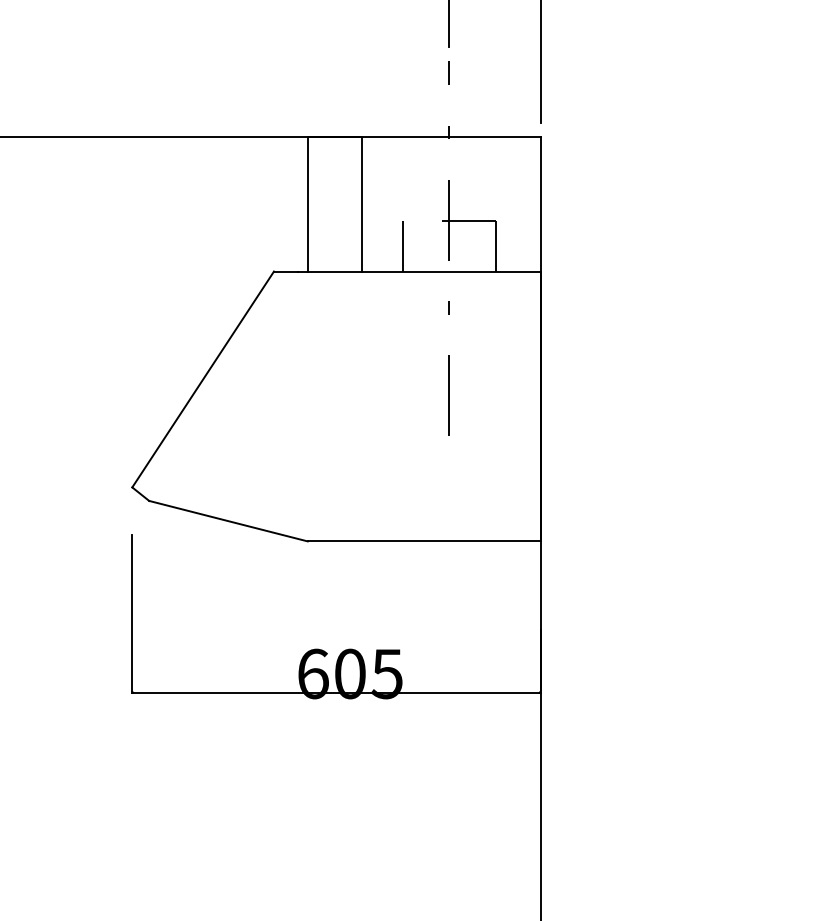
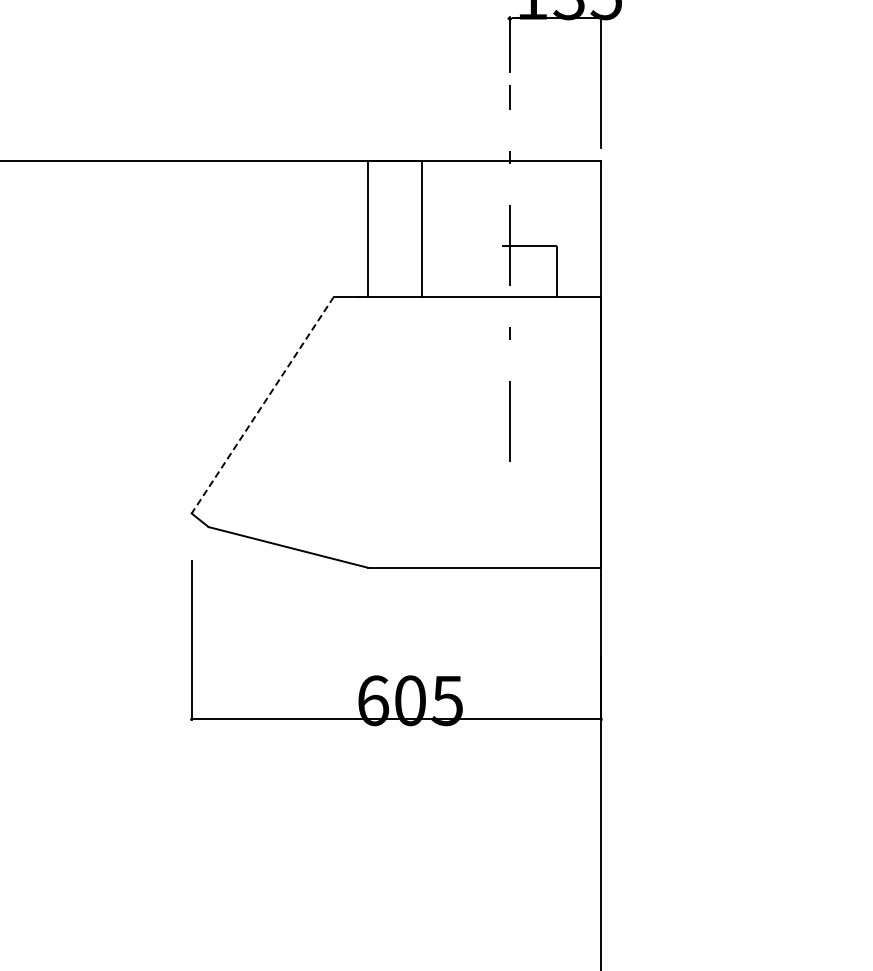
line: (403, 246) -> (463, 271), removed
line: (202, 379) -> (262, 405), solid -> dashed

